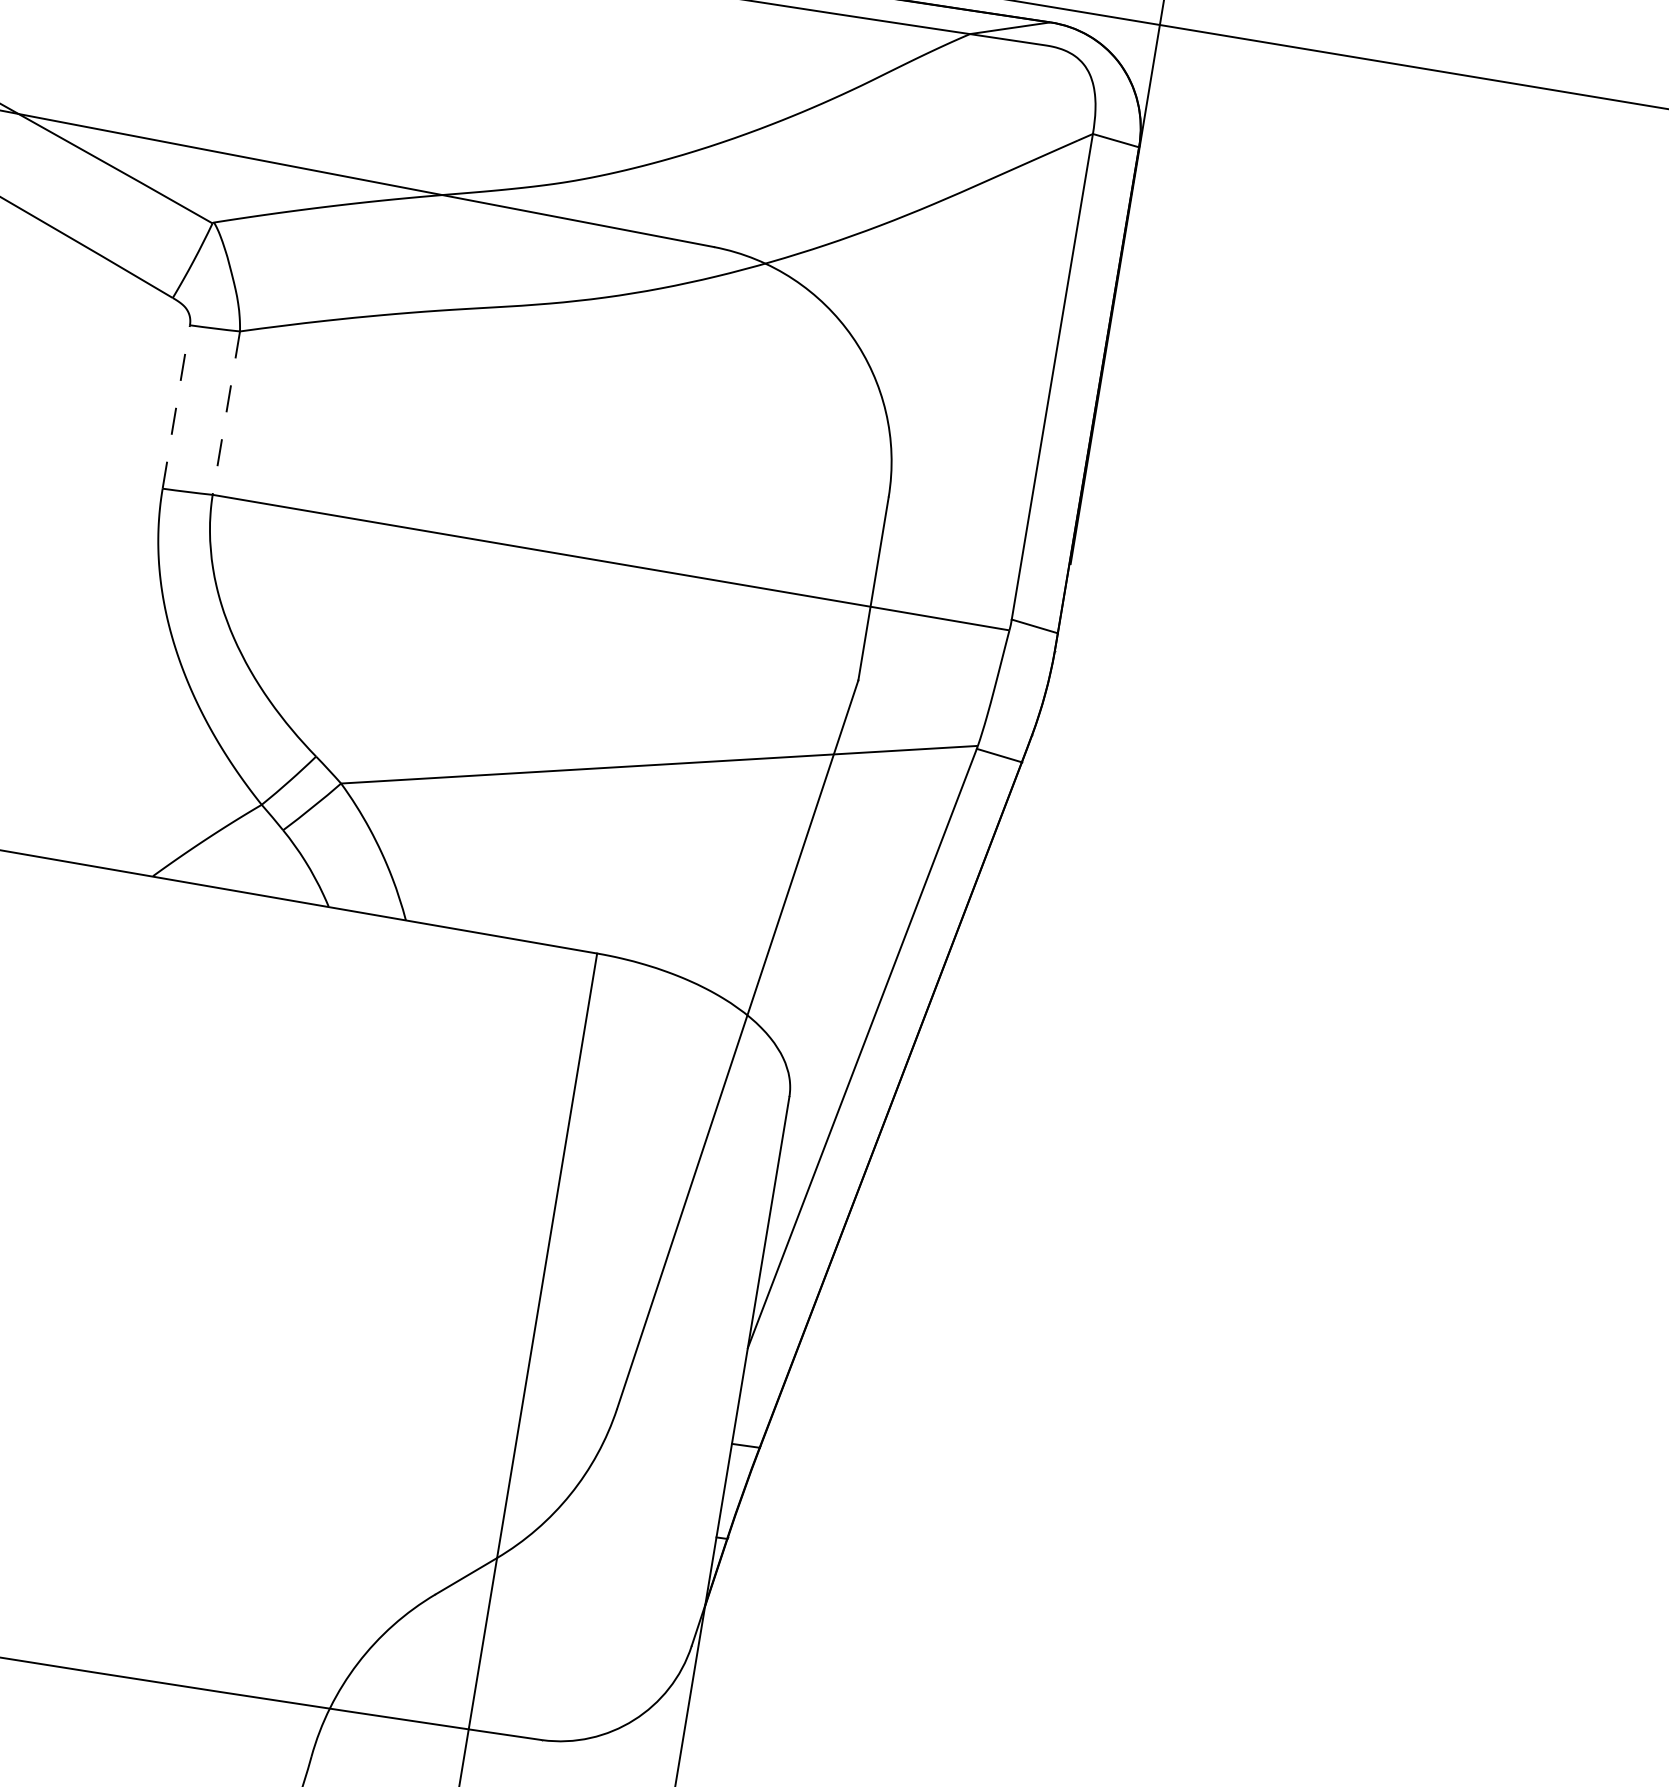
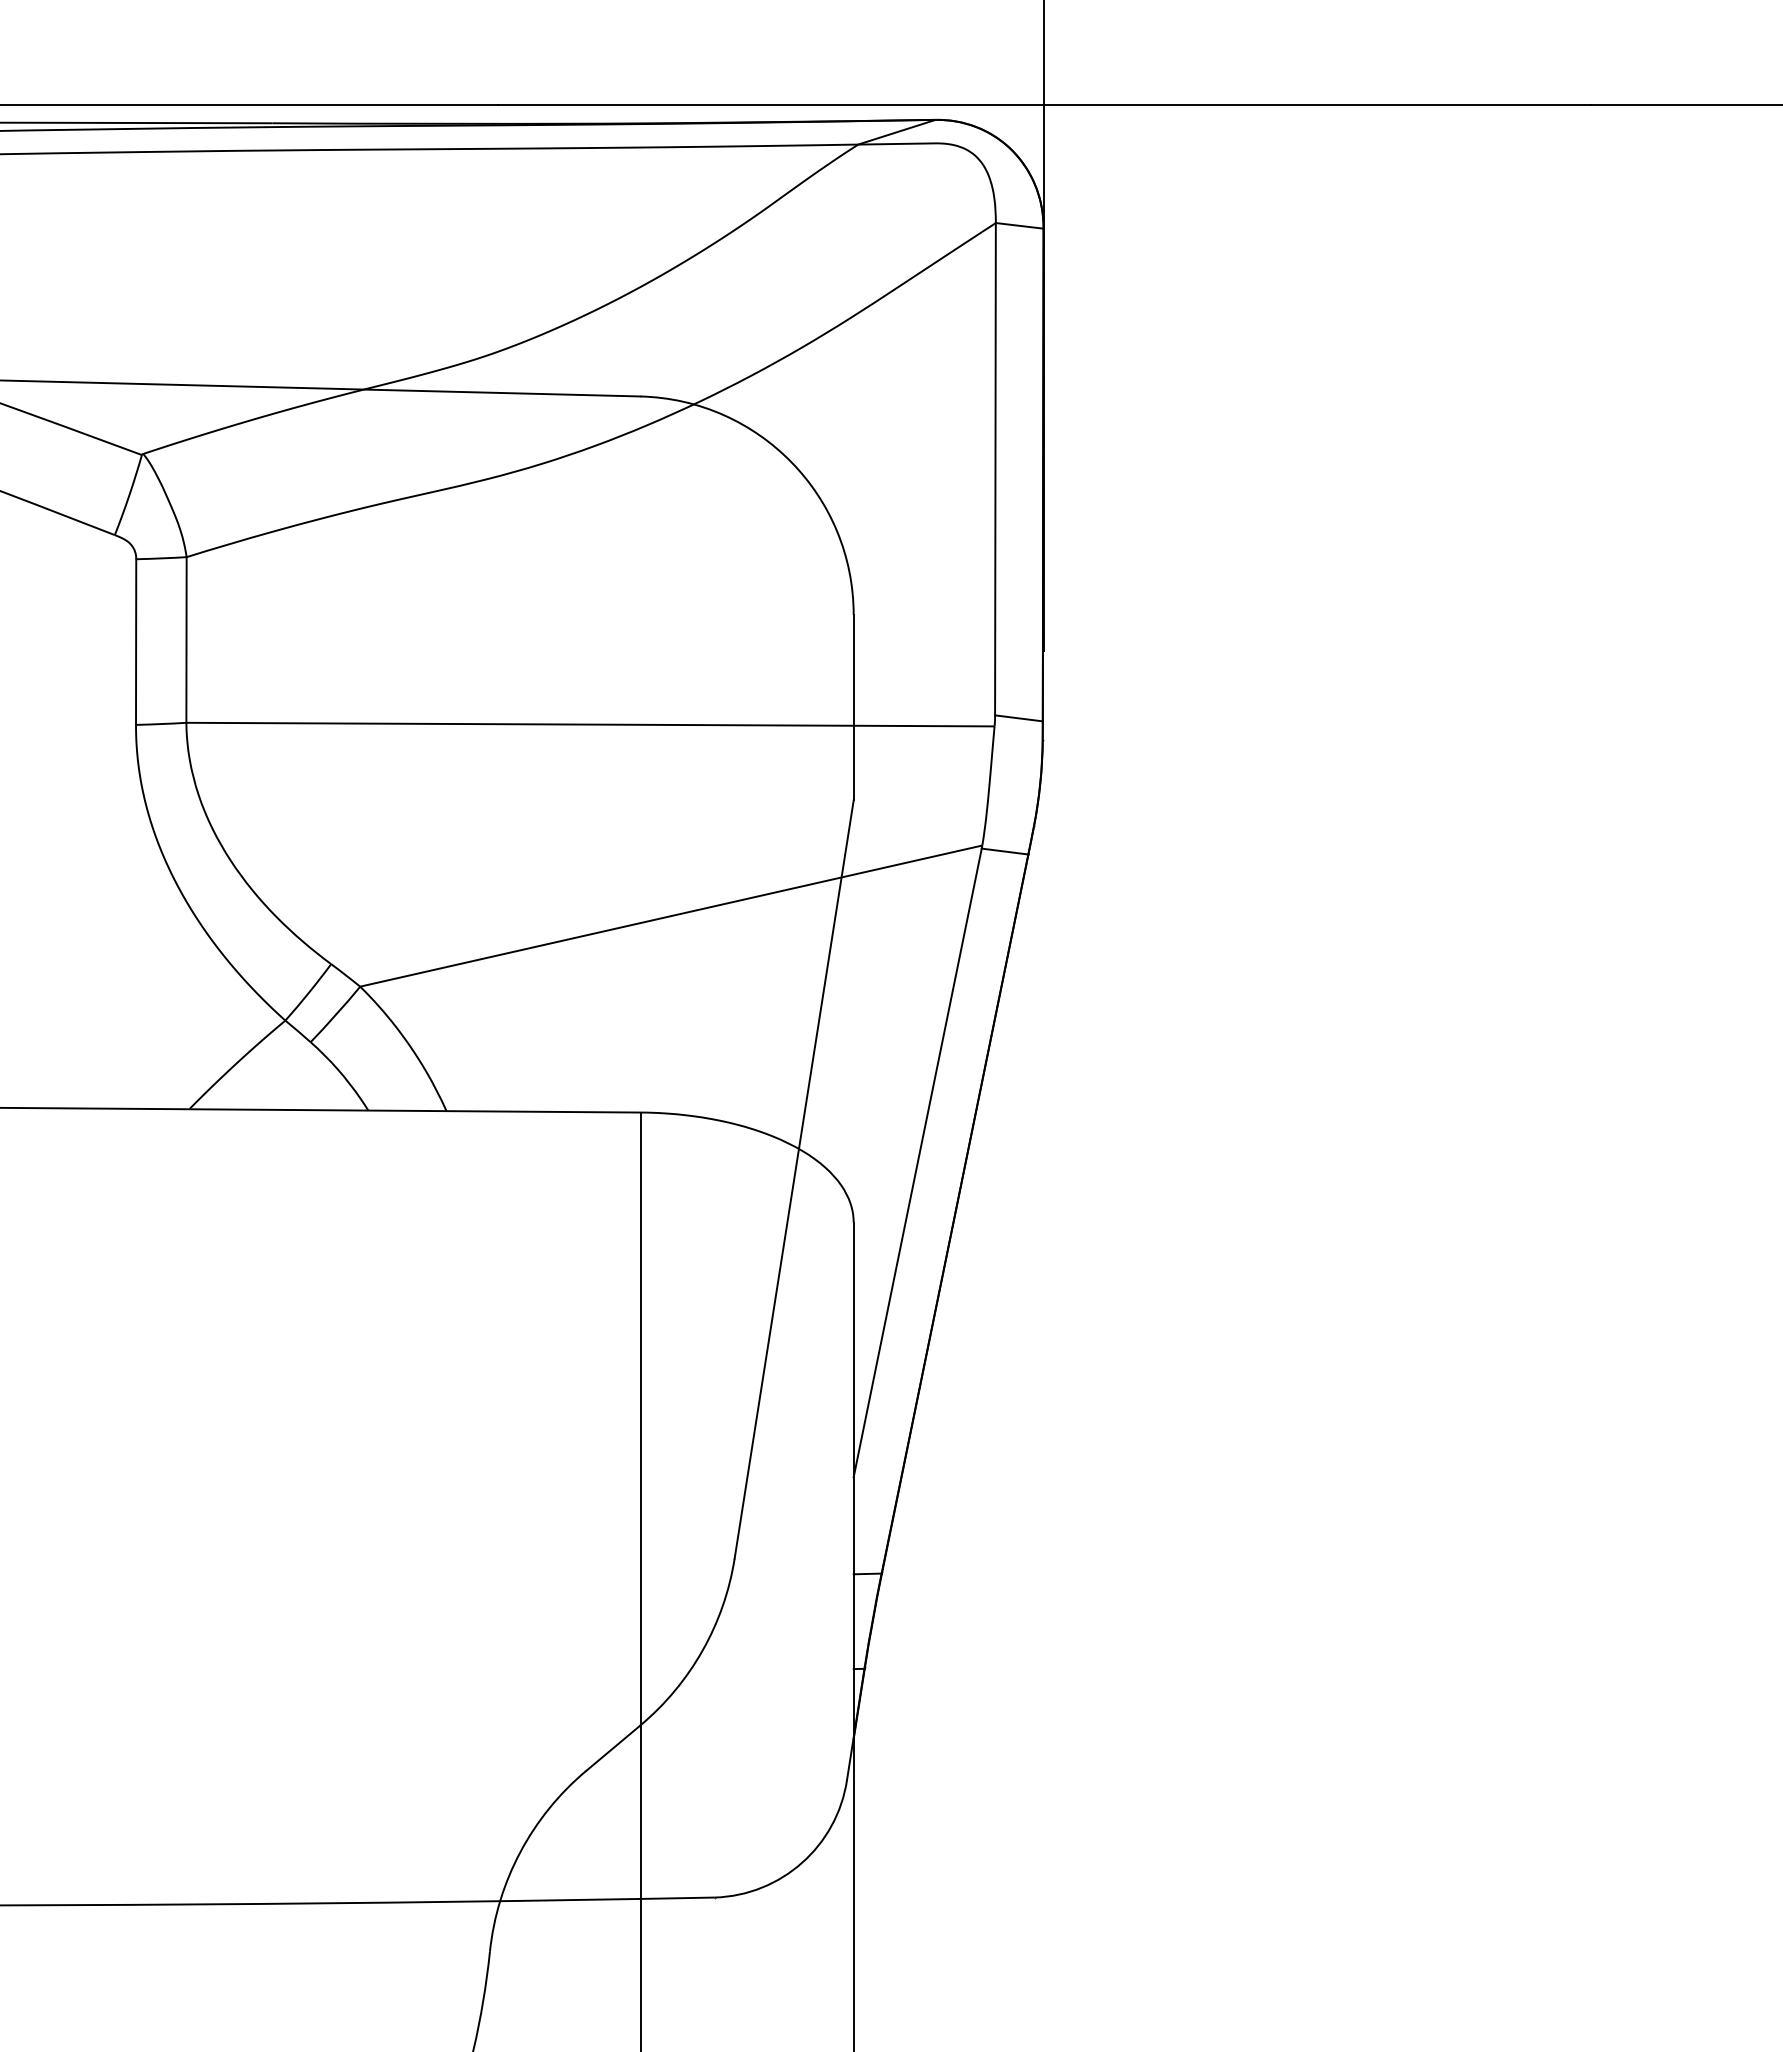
line: (176, 407) -> (136, 642), dashed -> solid
line: (226, 412) -> (186, 639), dashed -> solid

